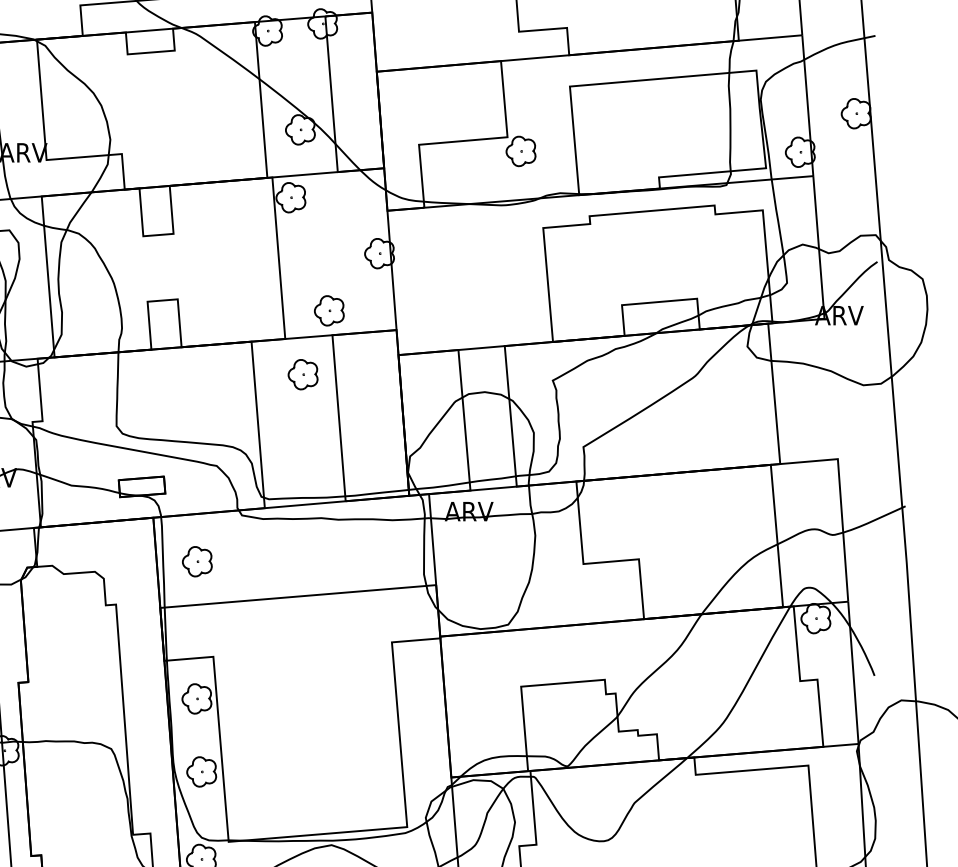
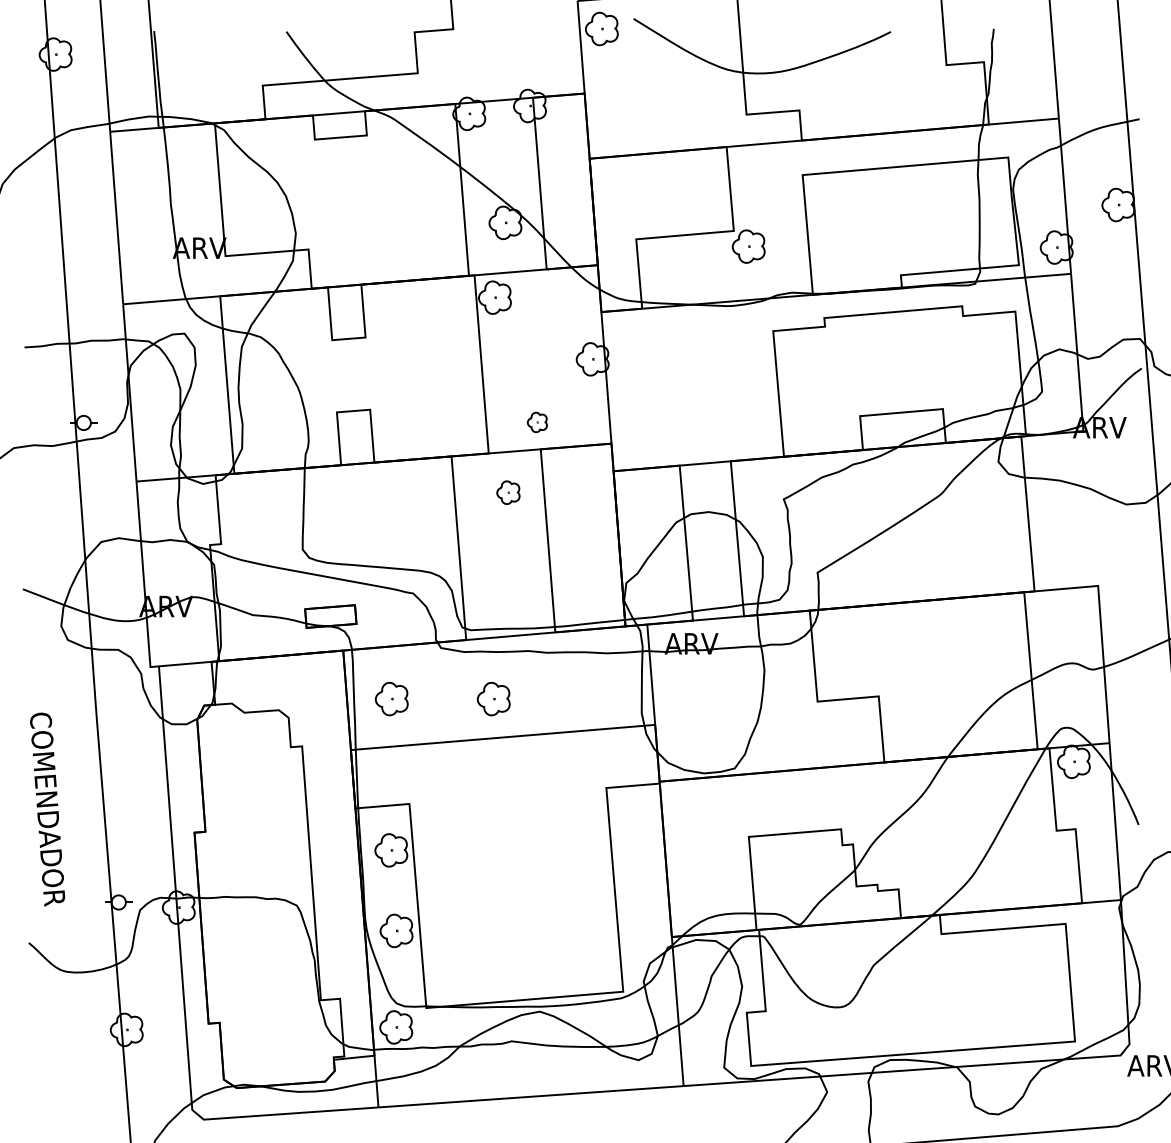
part: (329, 310) -> (537, 422), size x0.6
part: (303, 374) -> (508, 492), size x0.7
part: (289, 562) -> (493, 699), added

